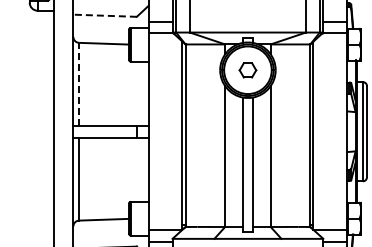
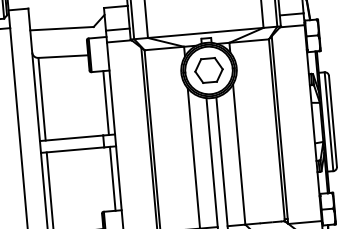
line: (105, 15) -> (62, 28), dashed -> solid
part: (247, 70) -> (208, 70), size x1.67
line: (79, 83) -> (42, 98), dashed -> solid
line: (142, 93) -> (106, 102), added
line: (142, 169) -> (112, 178), added

